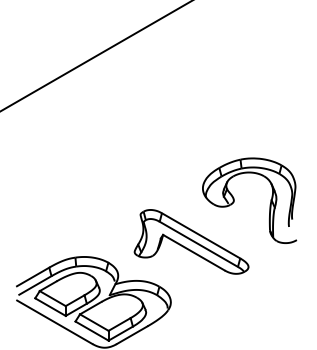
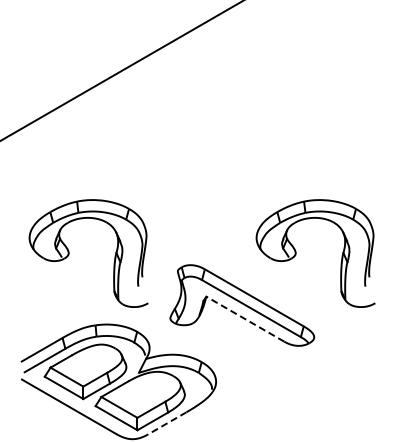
part: (54, 200) -> (69, 253), added
line: (194, 252) -> (245, 319), solid -> dashed
line: (131, 335) -> (166, 423), solid -> dashed

